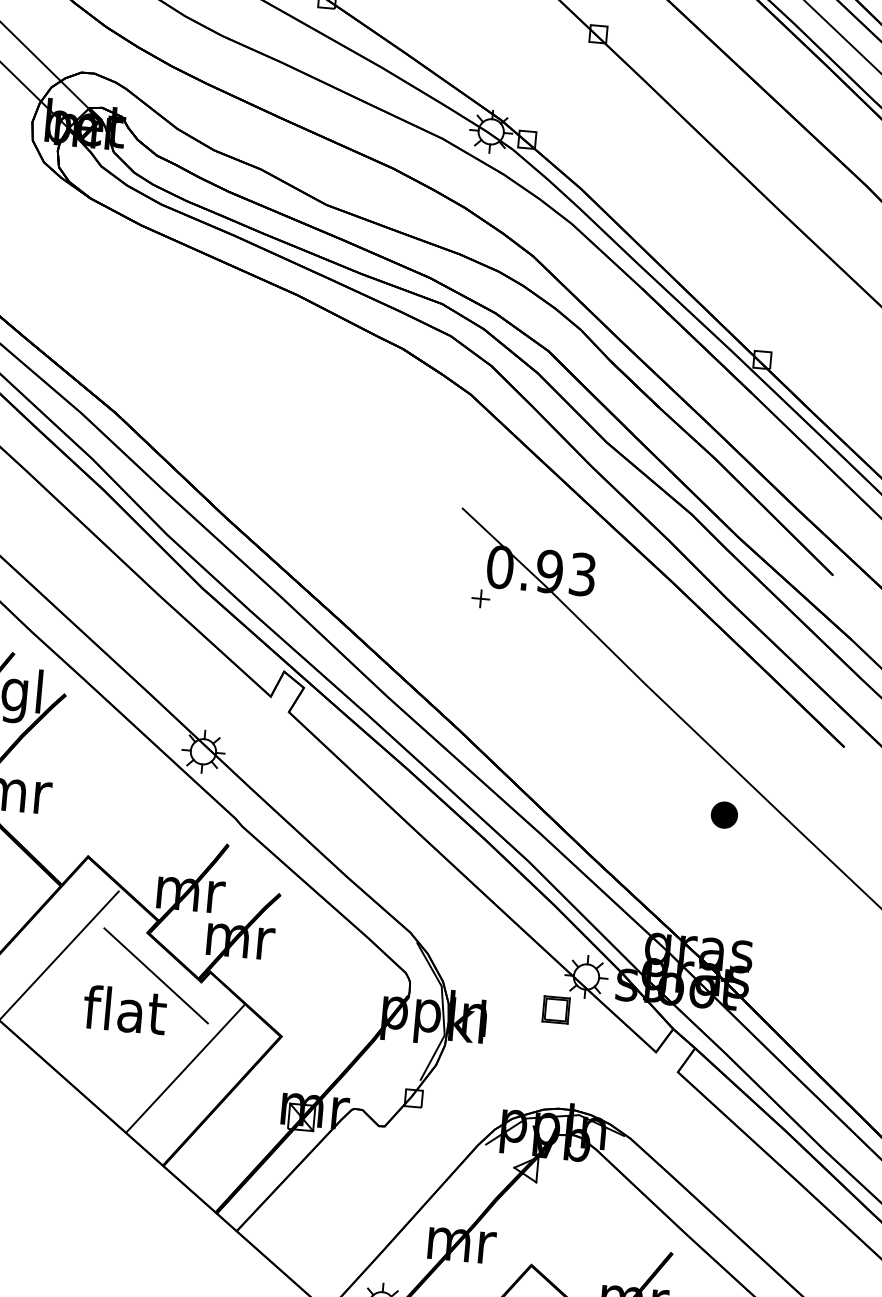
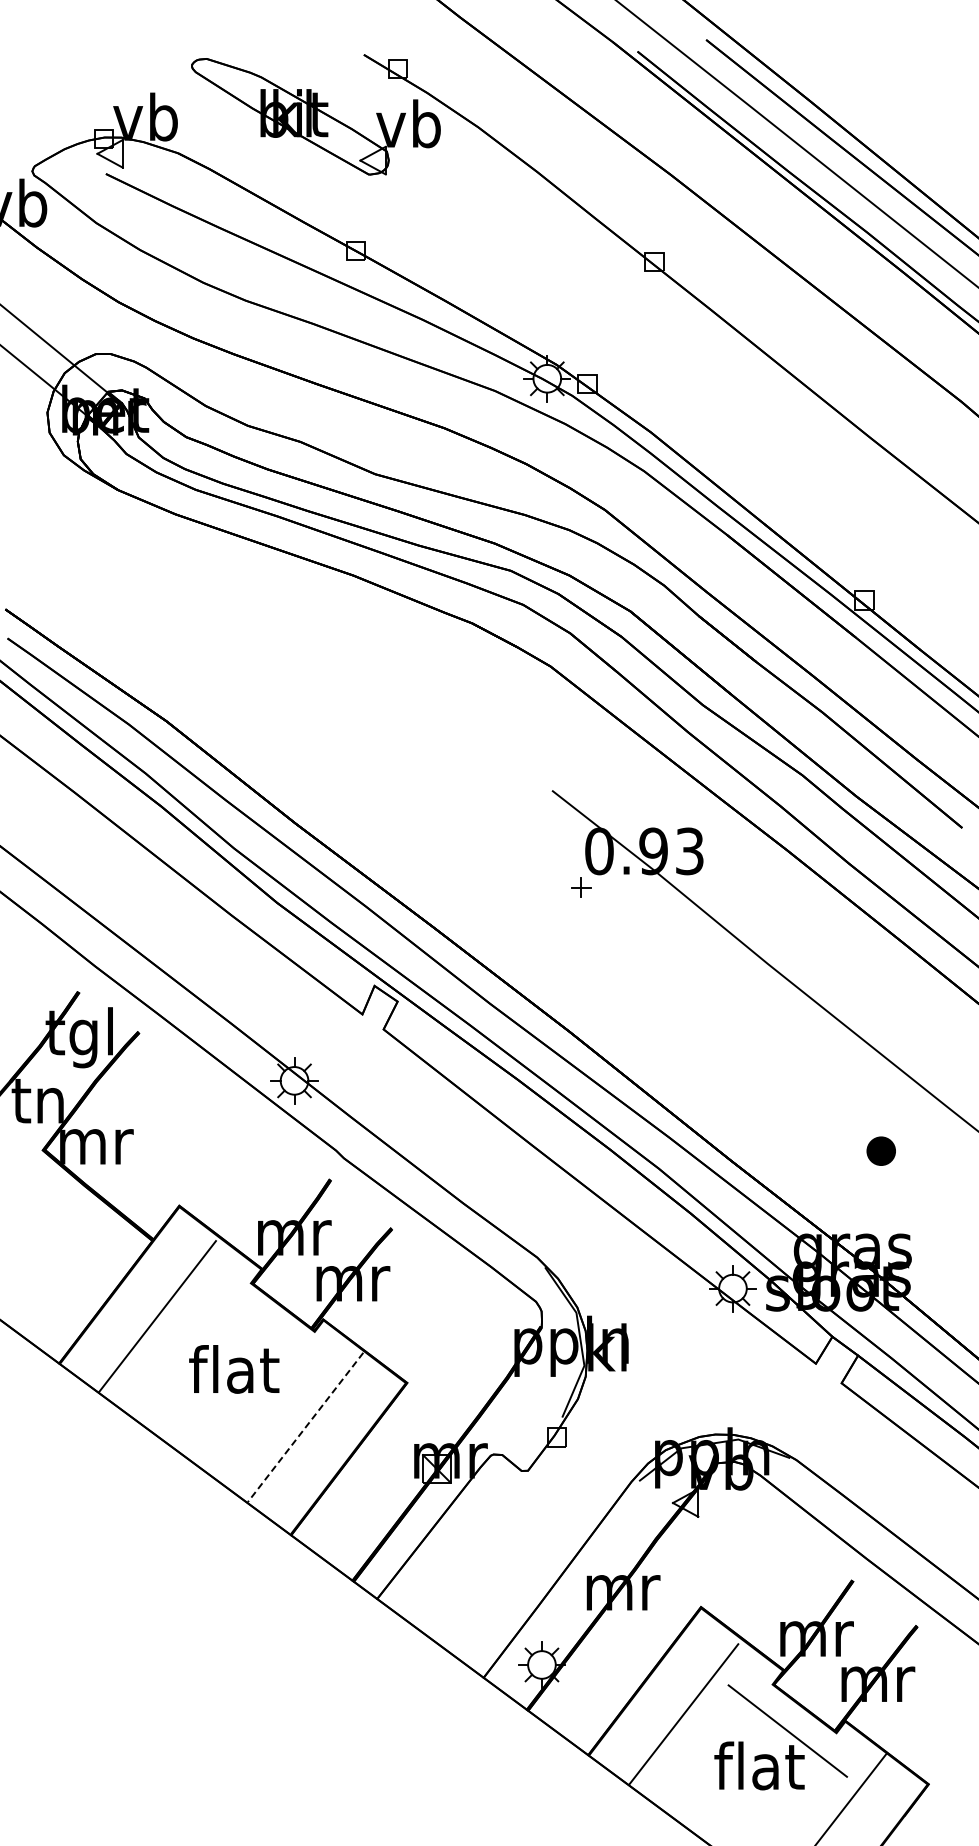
part: (723, 814) -> (880, 1150), moved
line: (155, 975) -> (264, 1328), removed
part: (555, 1009) -> (702, 1327), removed
line: (185, 1068) -> (305, 1427), solid -> dashed

